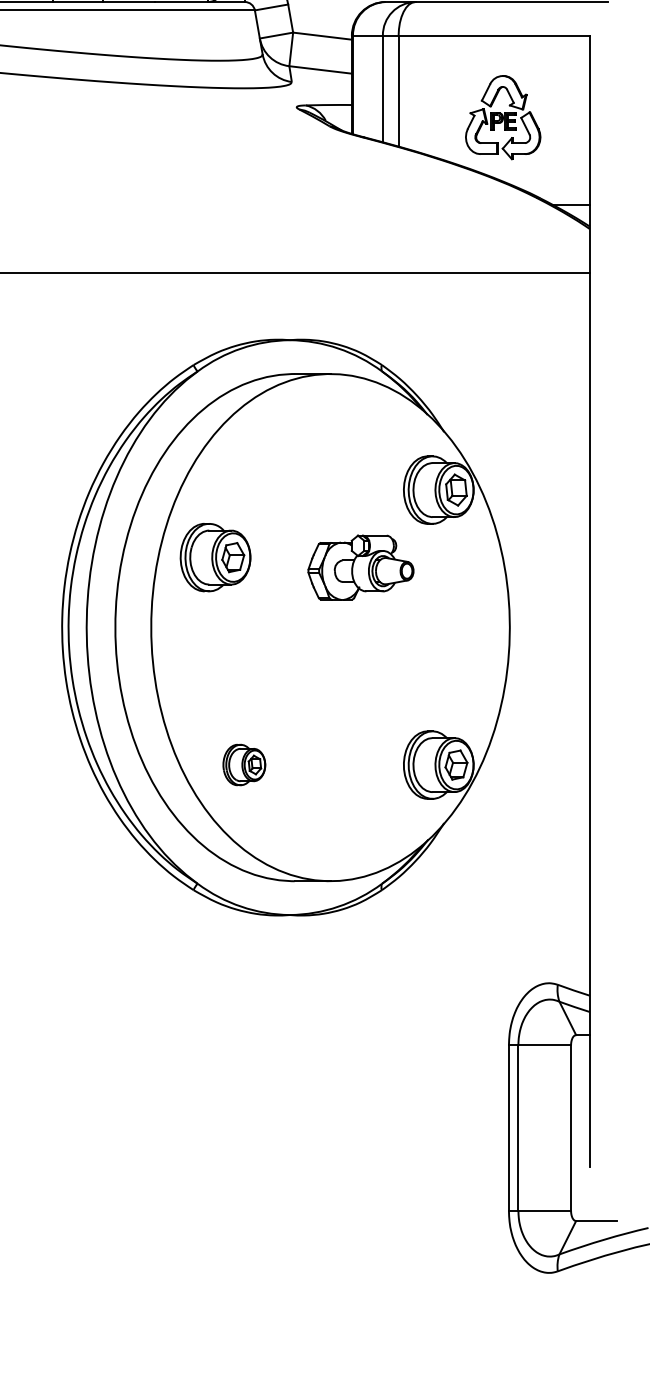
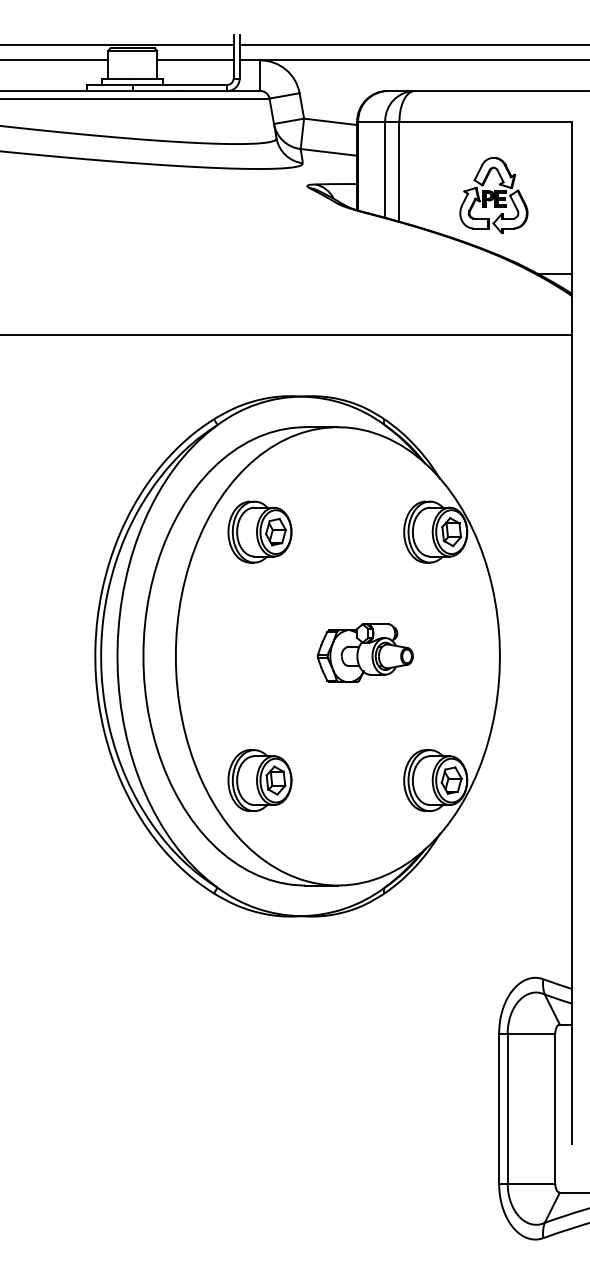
part: (215, 556) -> (259, 531), moved
part: (361, 566) -> (365, 652), moved
part: (243, 764) -> (259, 780), size x1.67

